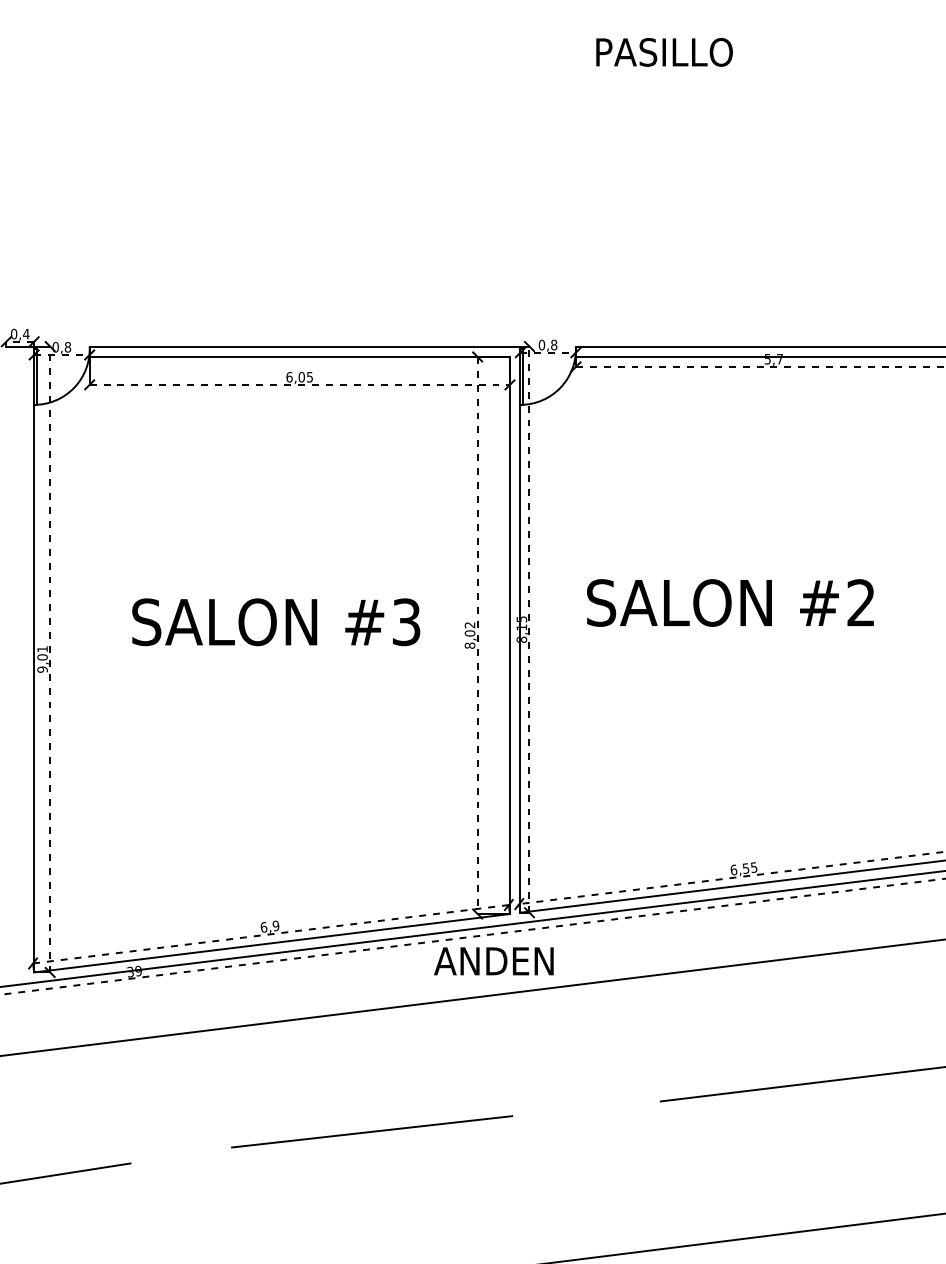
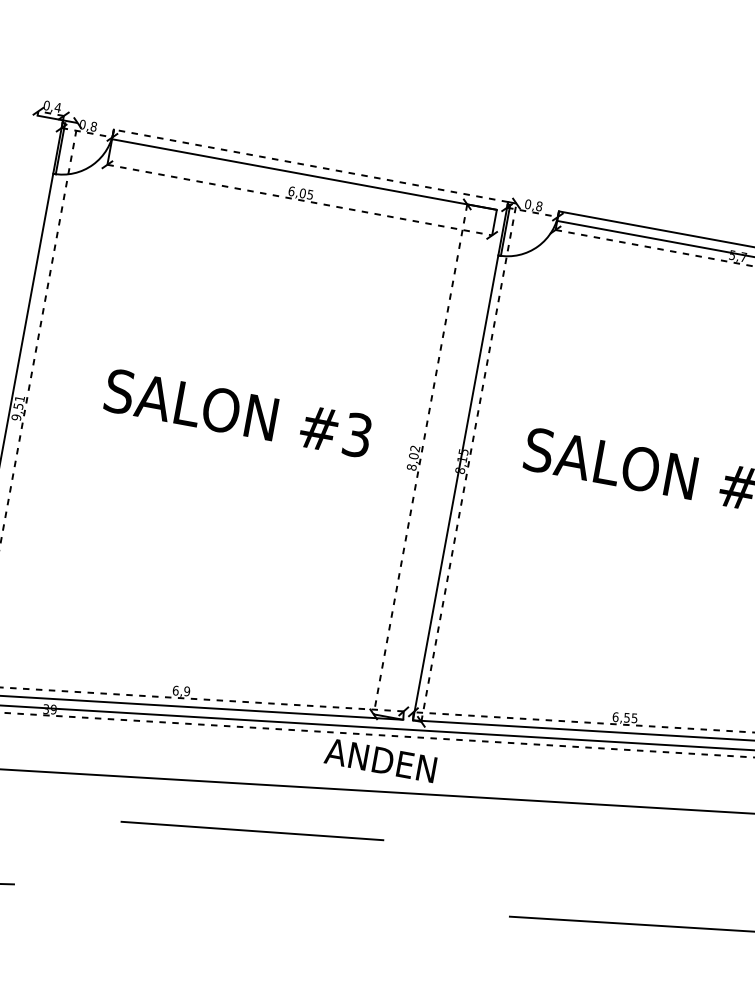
line: (304, 346) -> (310, 165), solid -> dashed
line: (509, 635) -> (449, 464), removed
text: (42, 657) -> (18, 406), 9,01 -> 9,51
line: (372, 1131) -> (252, 830), moved

